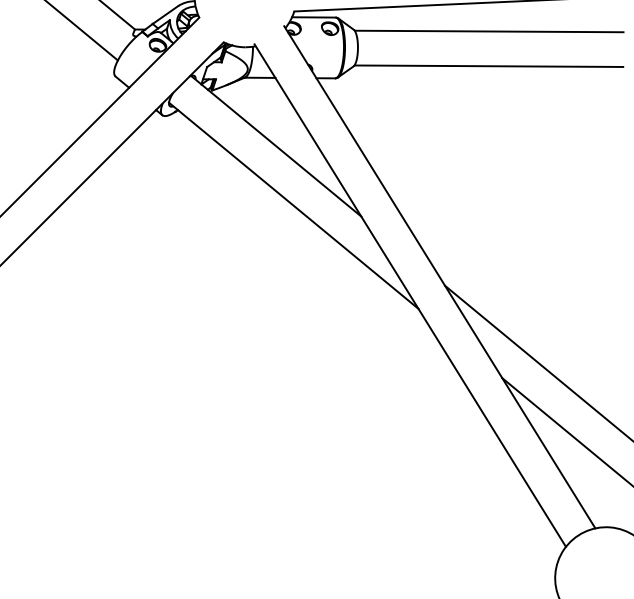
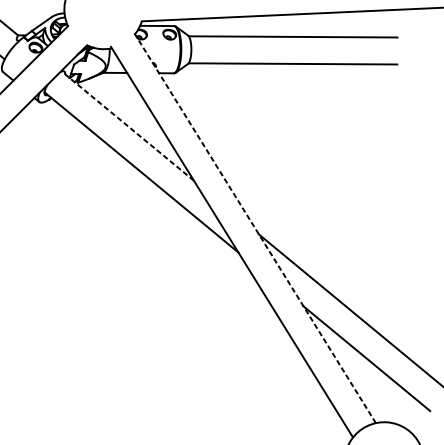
line: (275, 145) -> (127, 125), solid -> dashed
line: (439, 276) -> (254, 227), solid -> dashed

